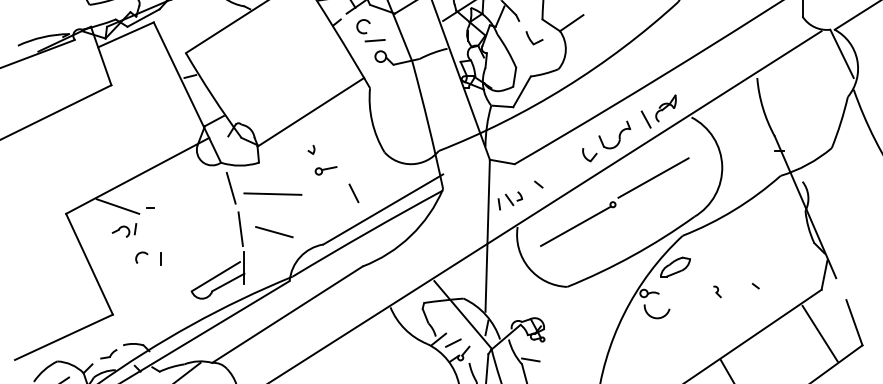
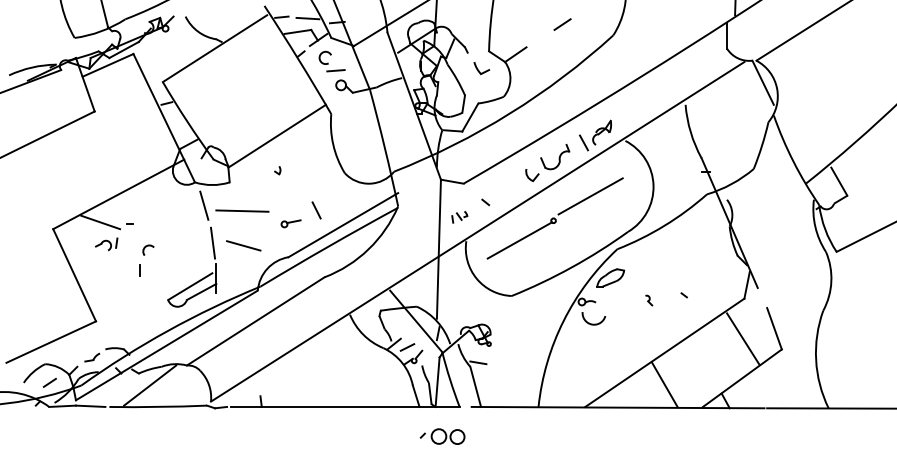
part: (325, 170) -> (290, 223), moved
part: (510, 200) -> (459, 216), size x0.7
arc: (139, 254) -> (146, 247), moved

